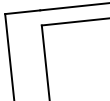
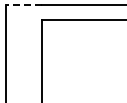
line: (22, 11) -> (24, 4), solid -> dashed

